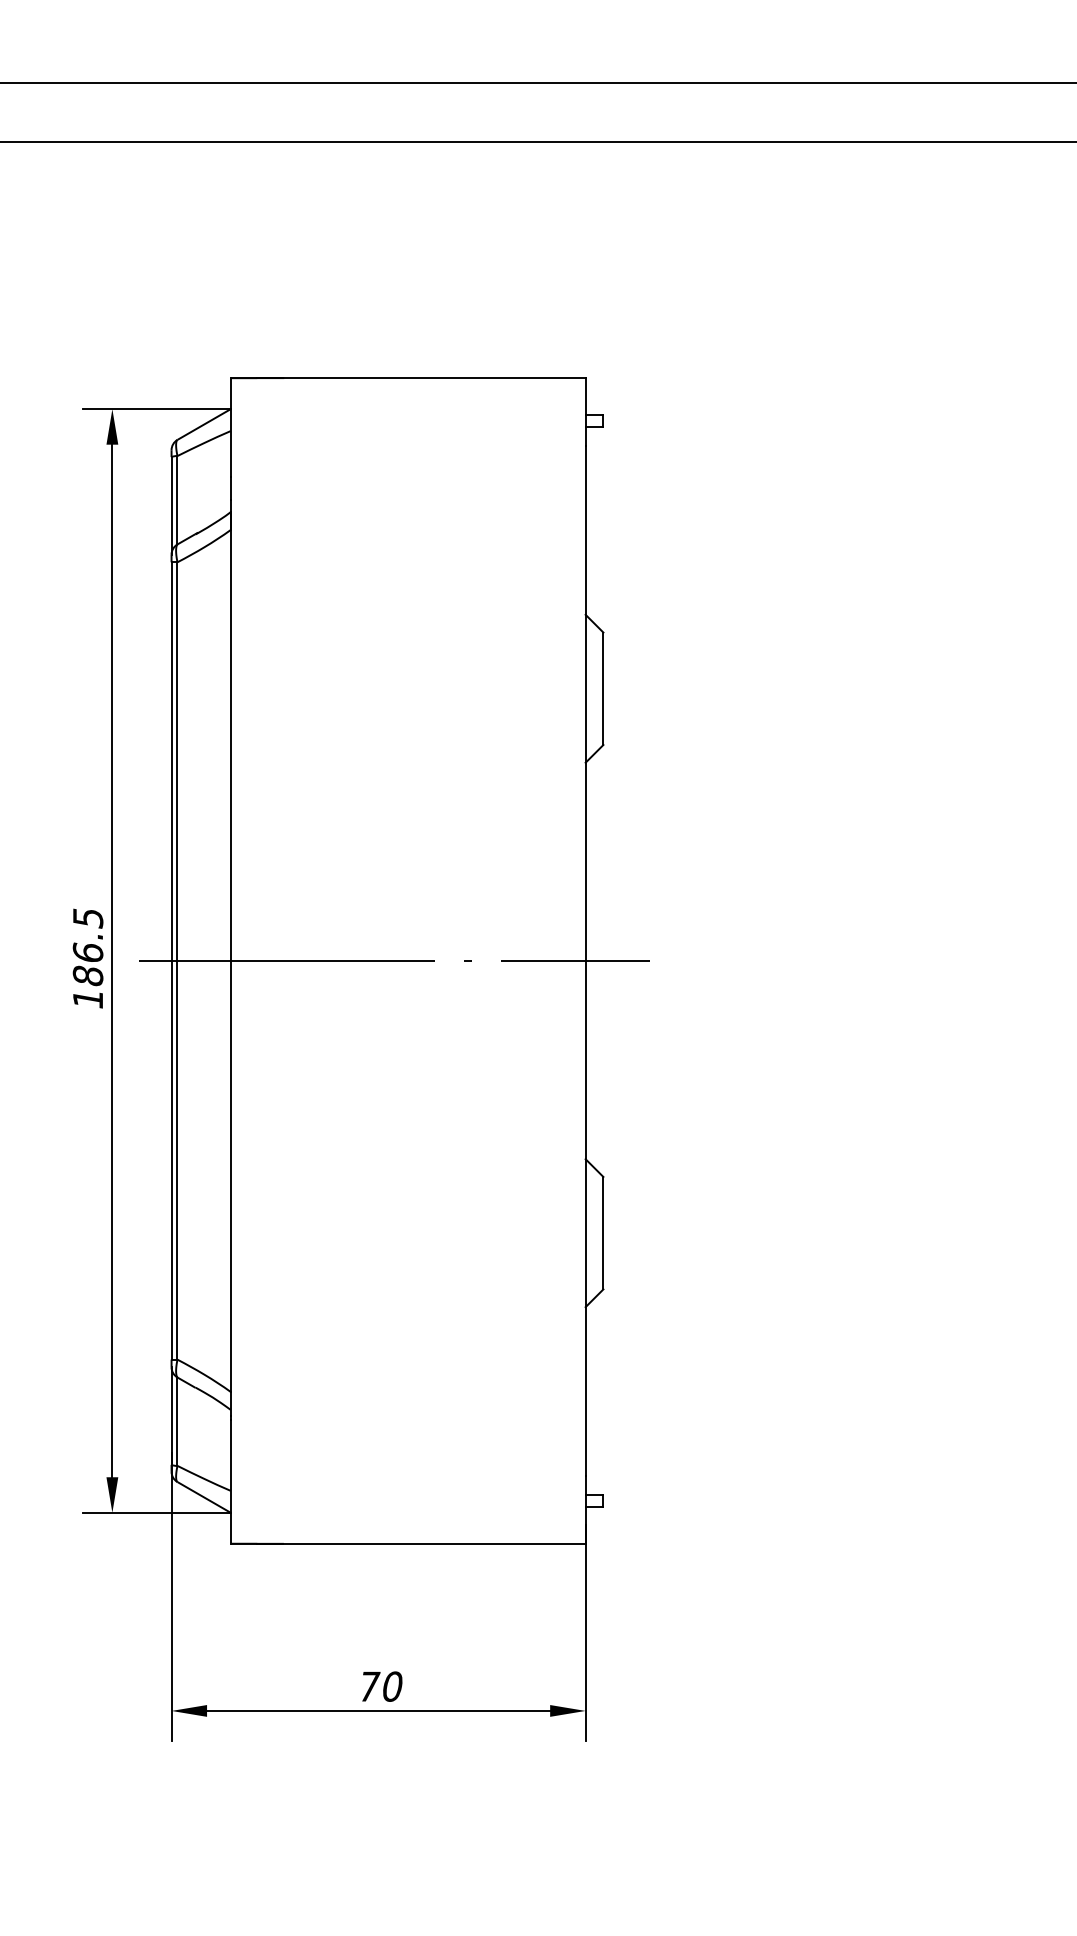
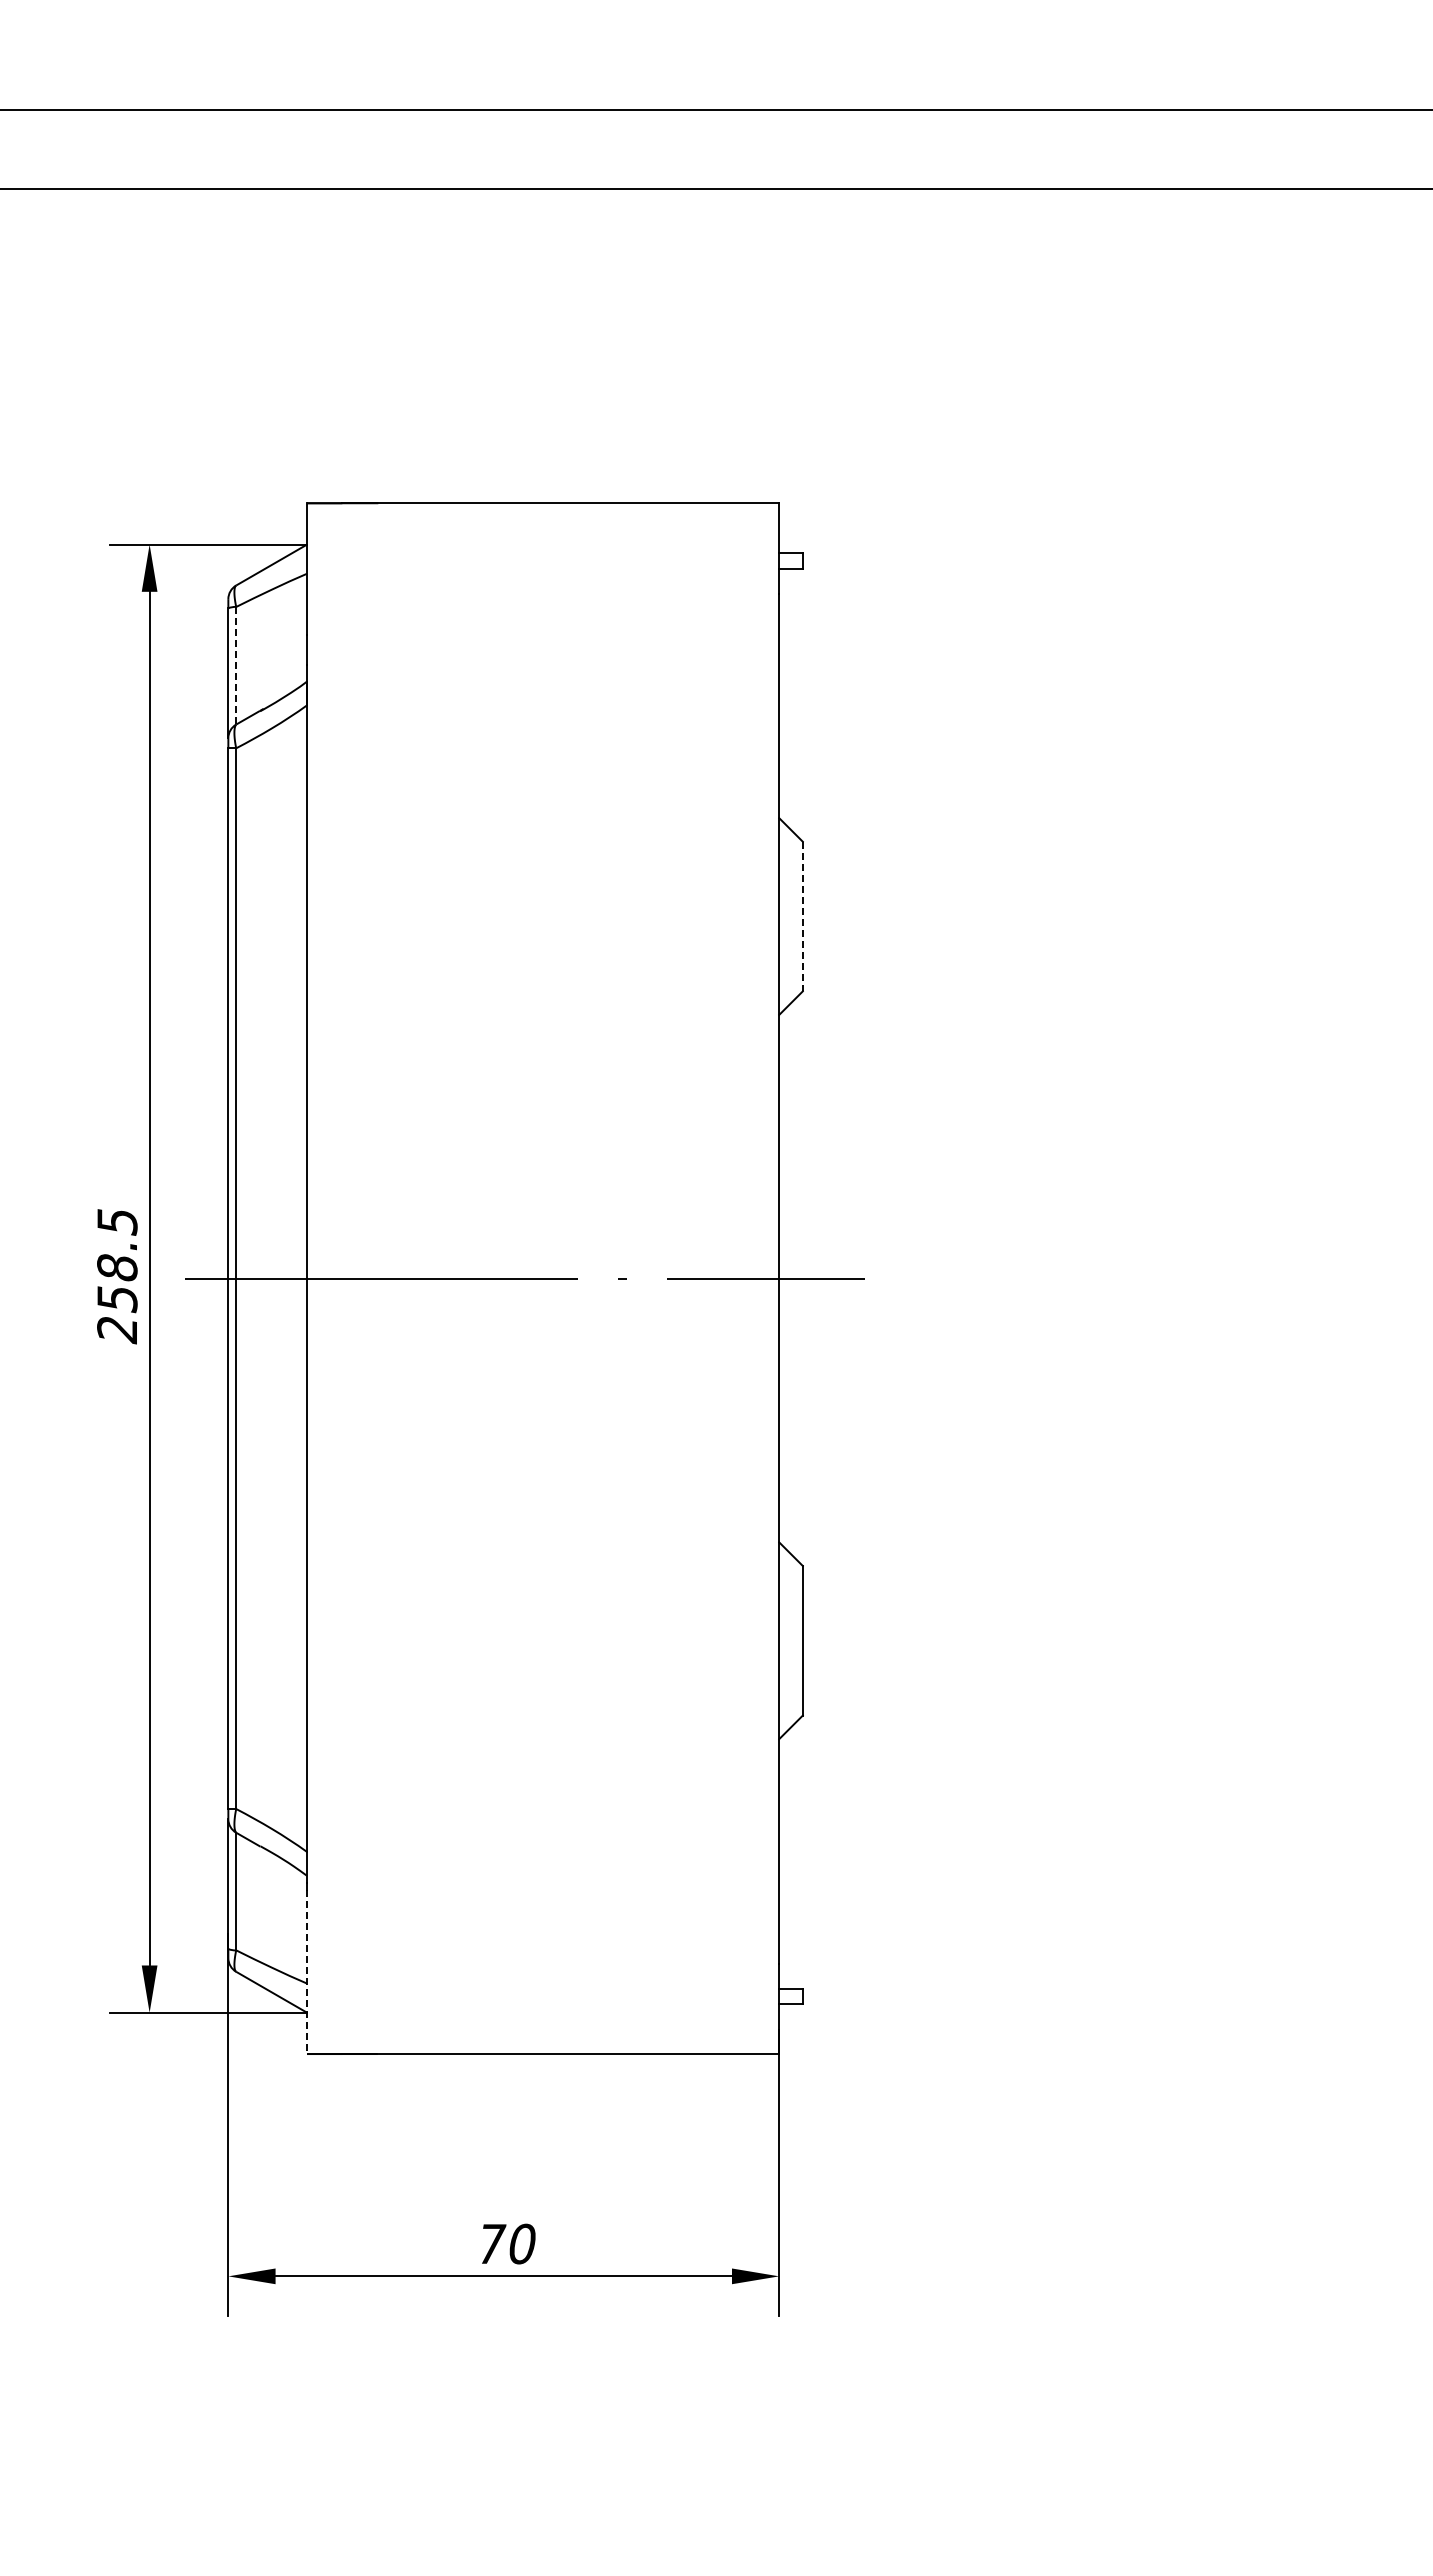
line: (177, 500) -> (236, 665), solid -> dashed
line: (603, 688) -> (802, 916), solid -> dashed
text: (88, 976) -> (117, 1299), 186.5 -> 258.5
line: (231, 1482) -> (307, 1972), solid -> dashed

